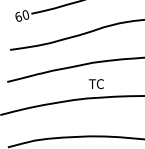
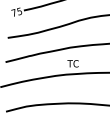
text: (21, 15) -> (16, 11), 60 -> 75

